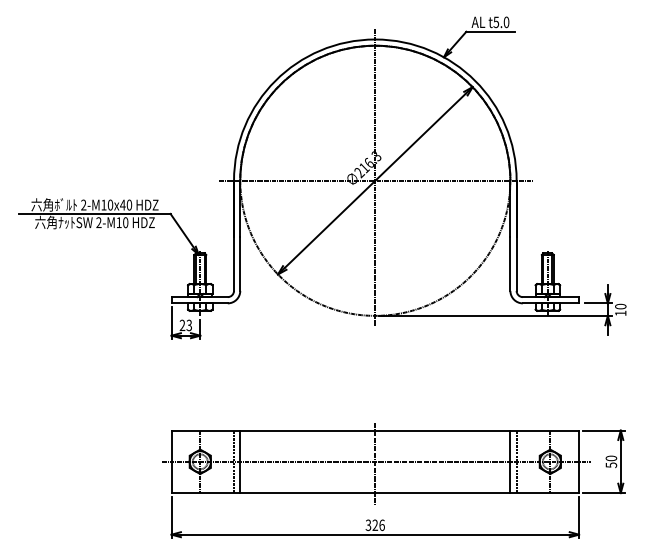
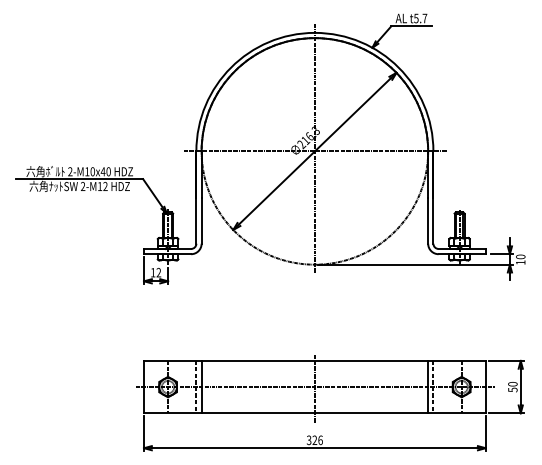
text: (506, 22) -> (424, 18), t5.0 -> t5.7
text: (125, 222) -> (105, 186), 2-M10 -> 2-M12
text: (185, 325) -> (155, 272), 23 -> 12

